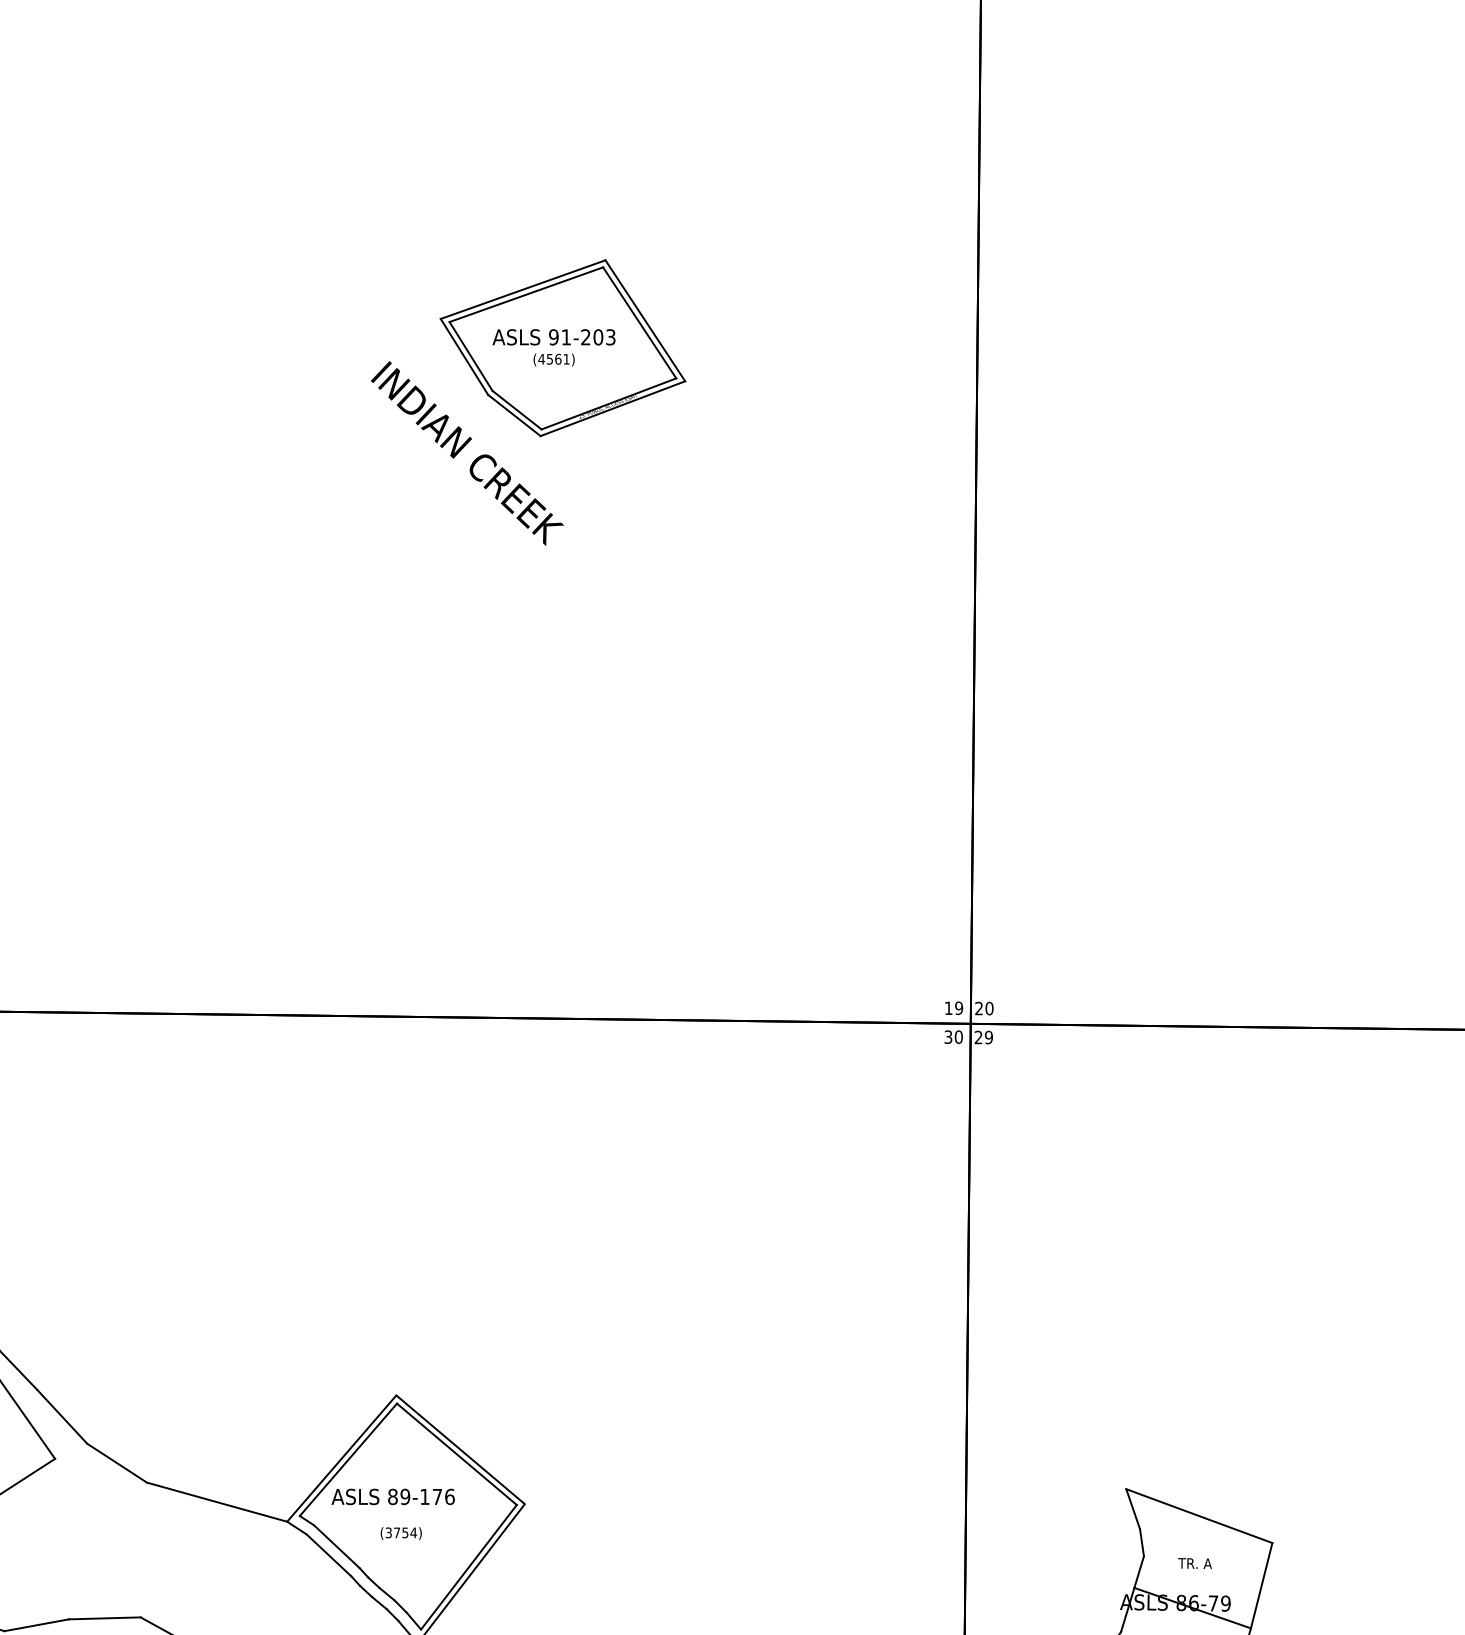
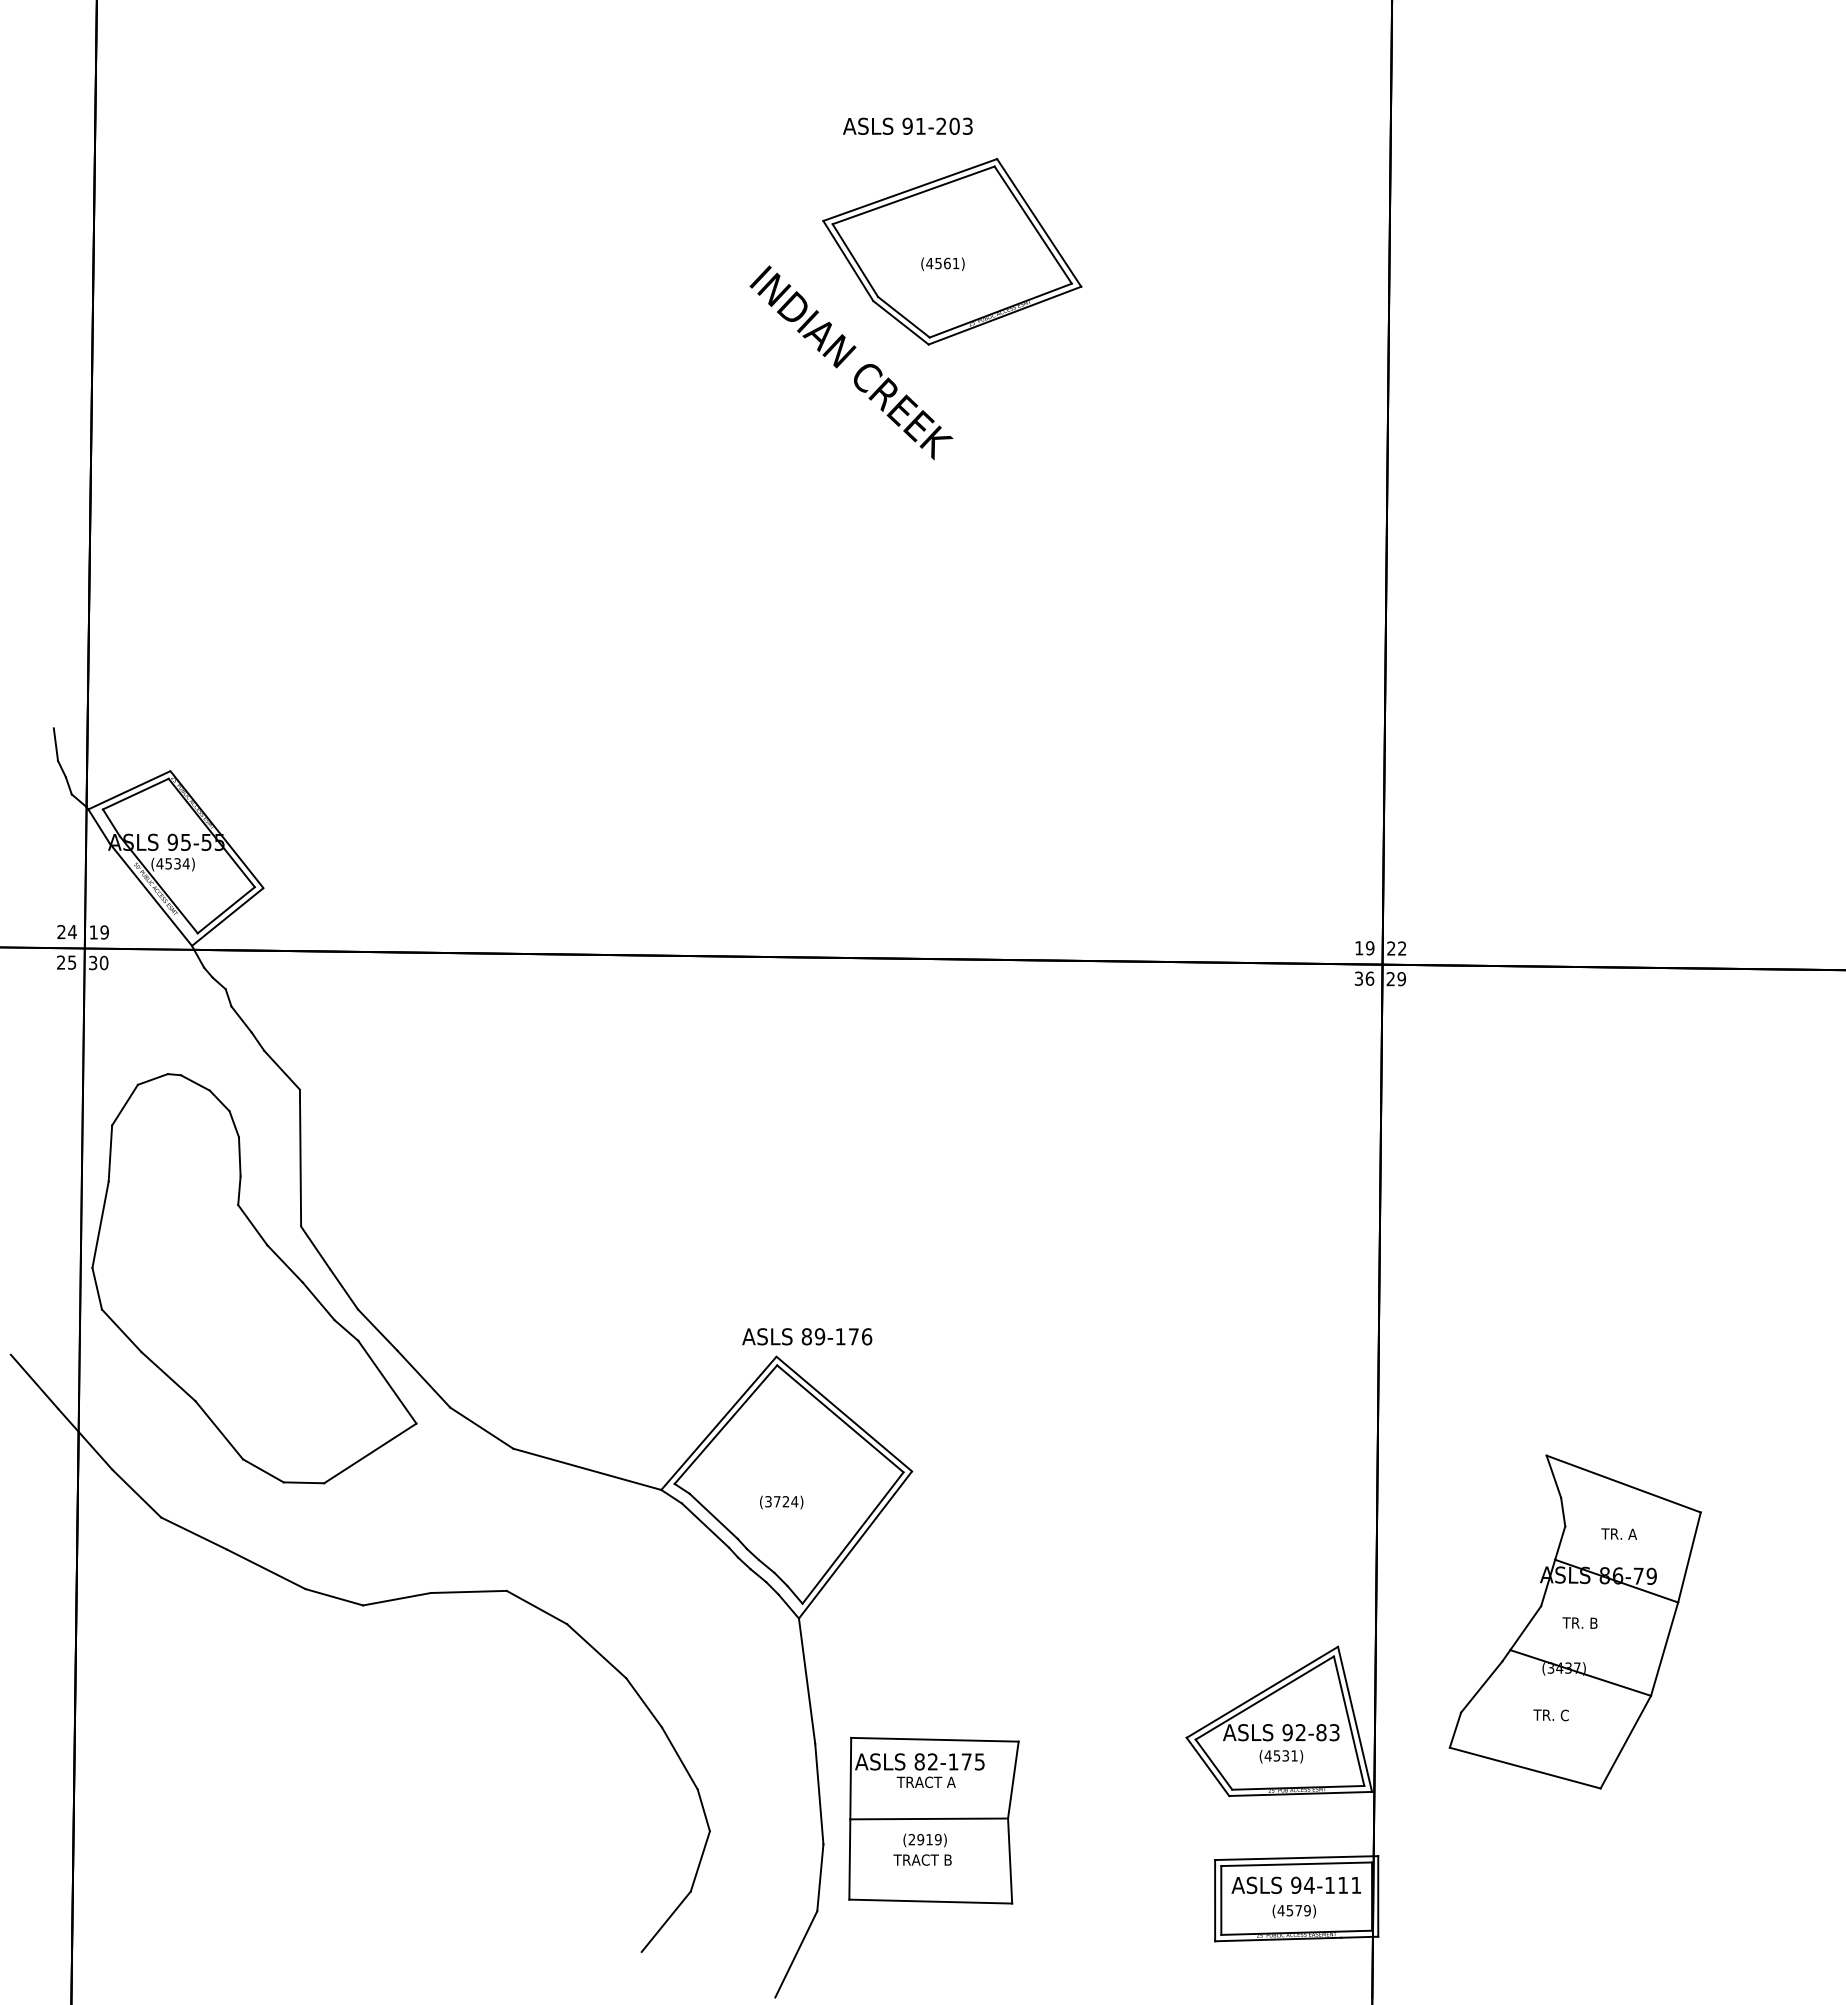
text: (553, 336) -> (907, 125), moved
text: (989, 1008) -> (1402, 948), 20 -> 22
text: (958, 1036) -> (1369, 978), 30 -> 36
text: (393, 1496) -> (807, 1336), moved
text: (404, 1532) -> (785, 1501), (3754) -> (3724)

